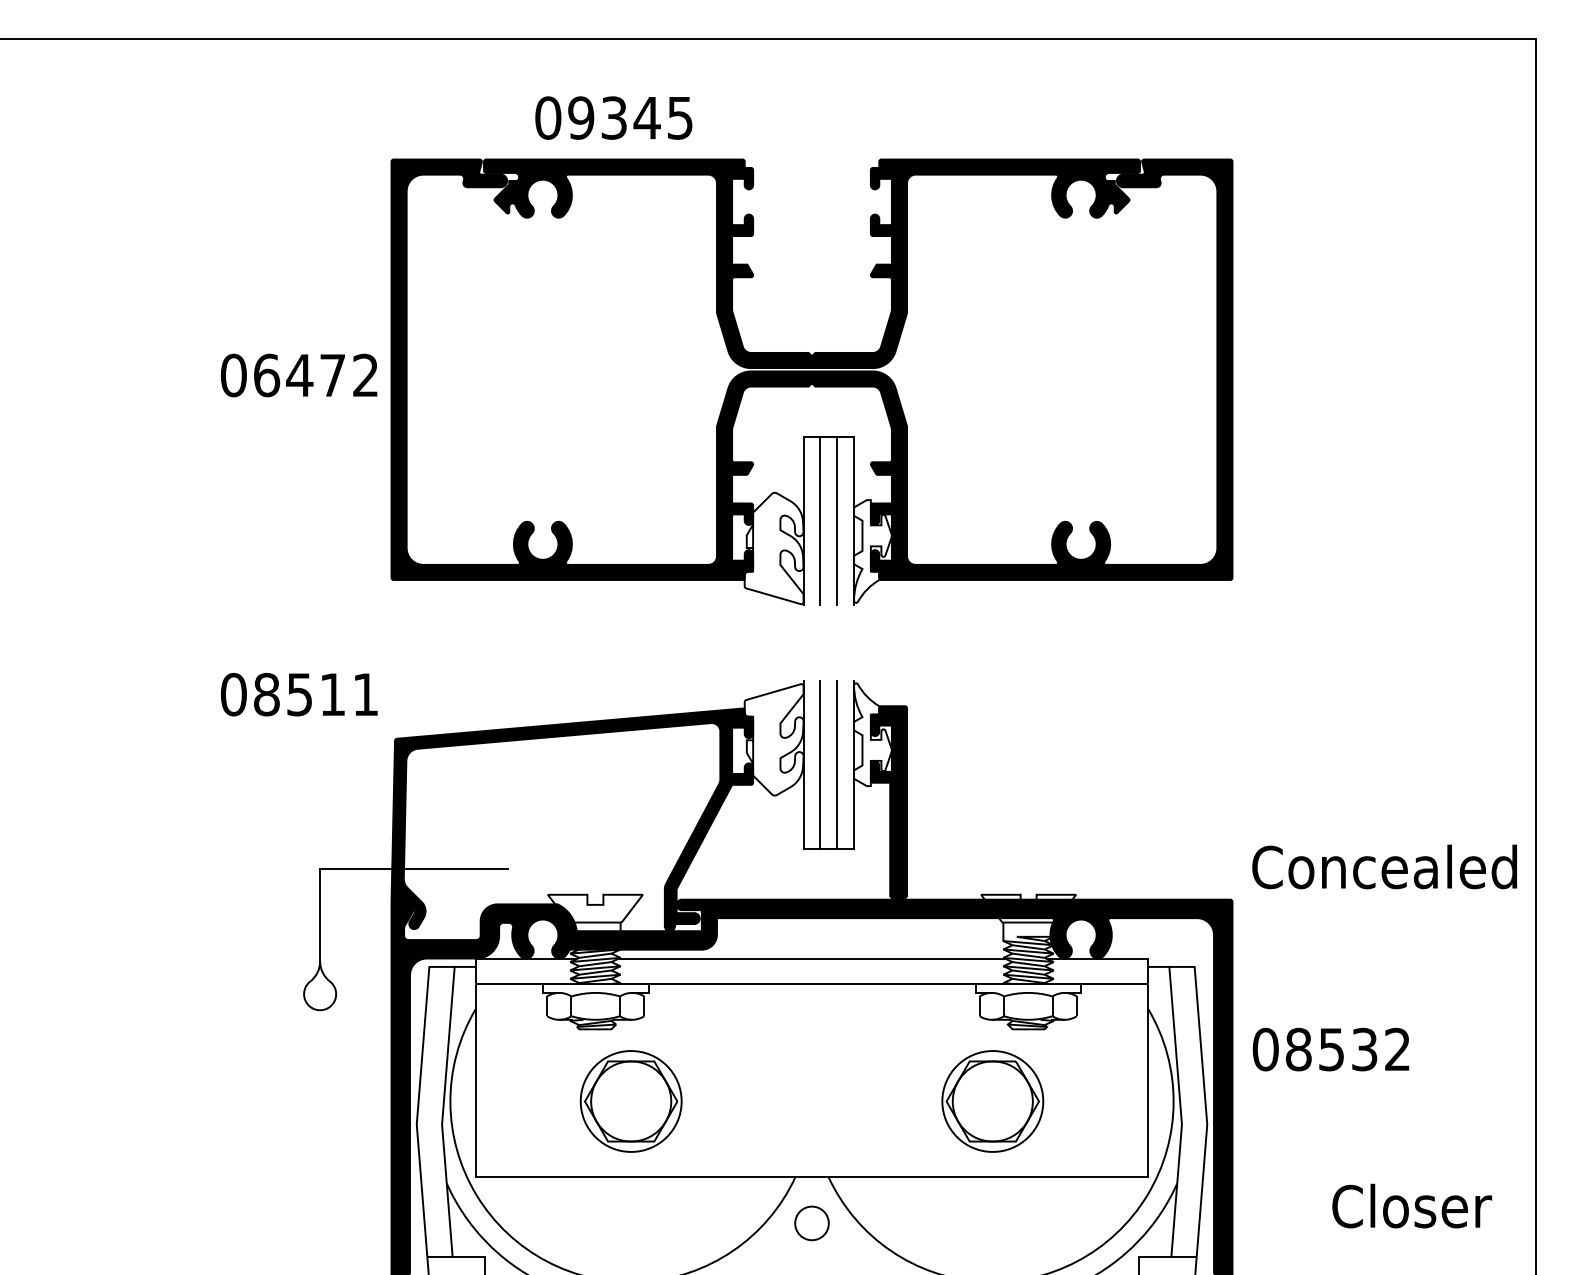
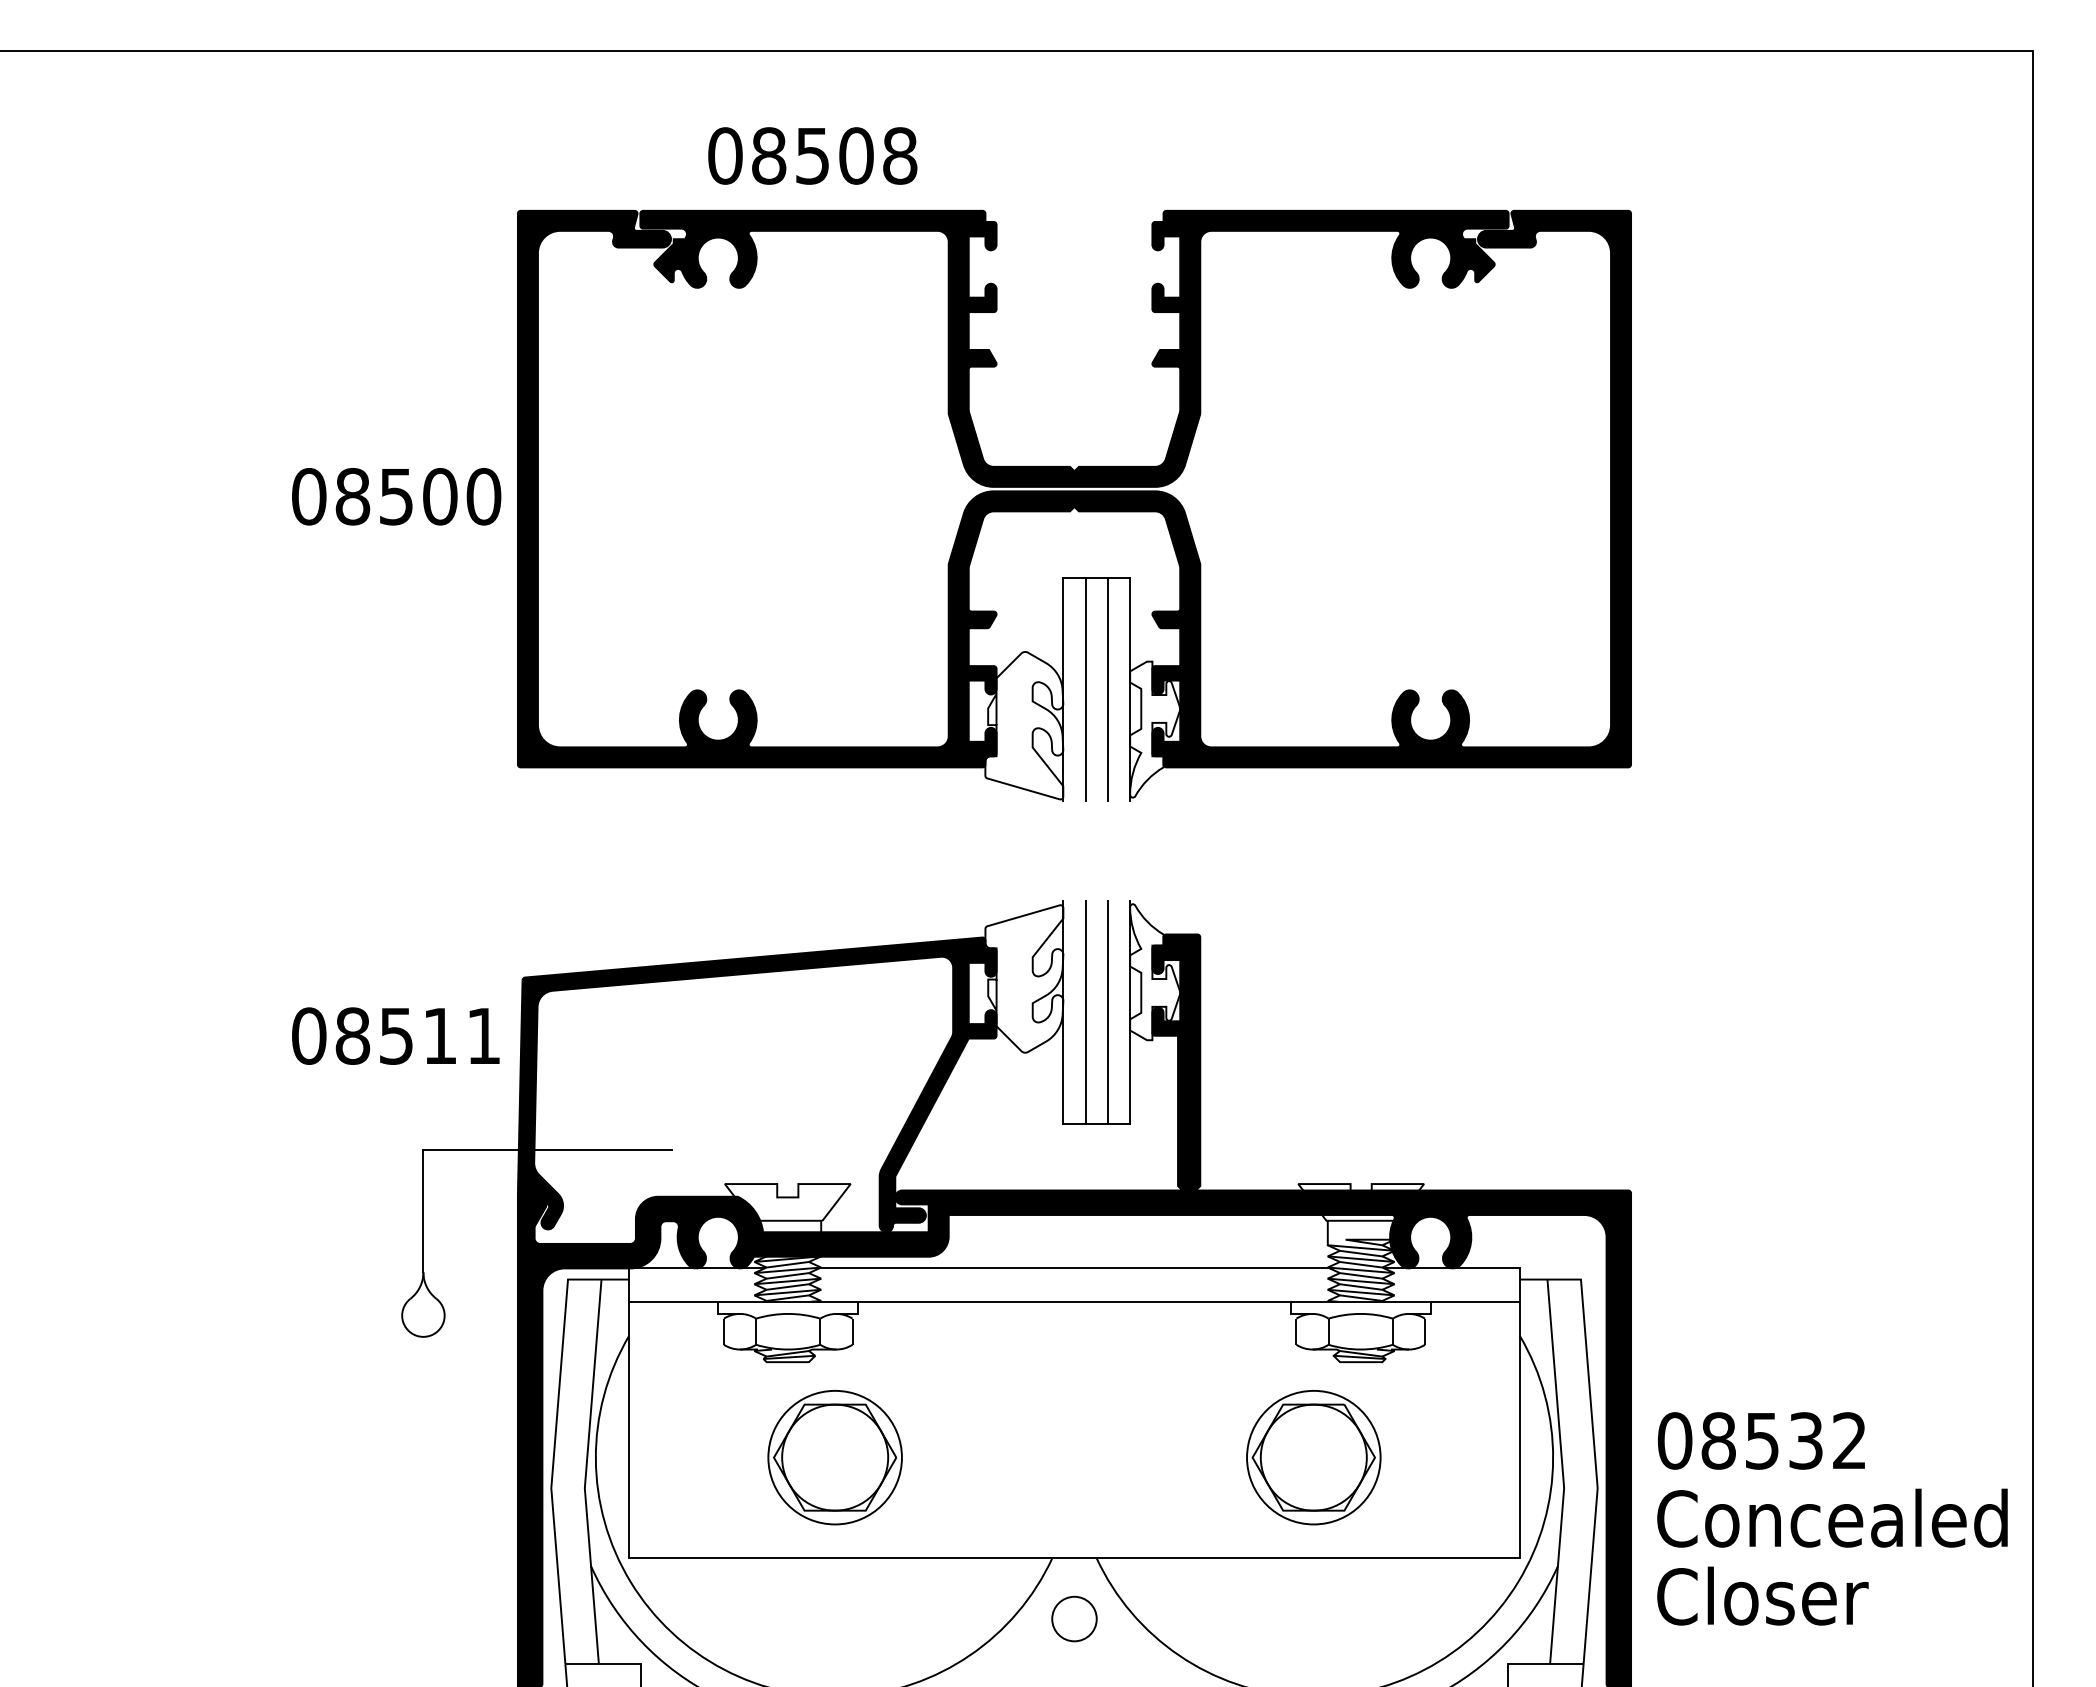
text: (630, 117) -> (834, 155), 09345 -> 08508
text: (316, 375) -> (418, 496), 06472 -> 08500
text: (299, 694) -> (395, 1035), moved
text: (1384, 866) -> (1832, 1517), moved
text: (1331, 1049) -> (1761, 1440), moved
text: (1411, 1205) -> (1762, 1595), moved

